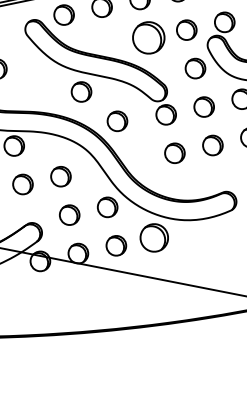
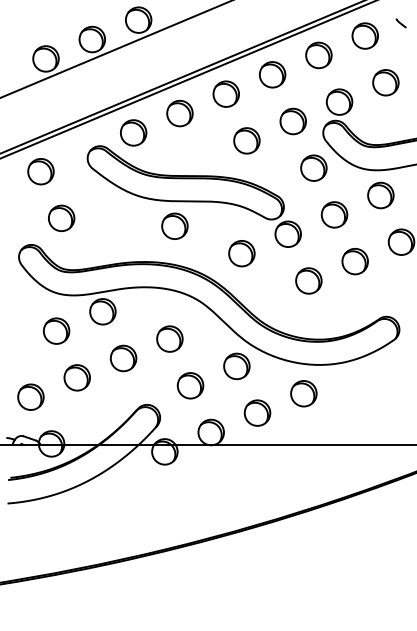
part: (148, 37) -> (246, 140), size x0.62
part: (117, 121) -> (241, 253), moved
part: (154, 237) -> (303, 393), size x0.71

